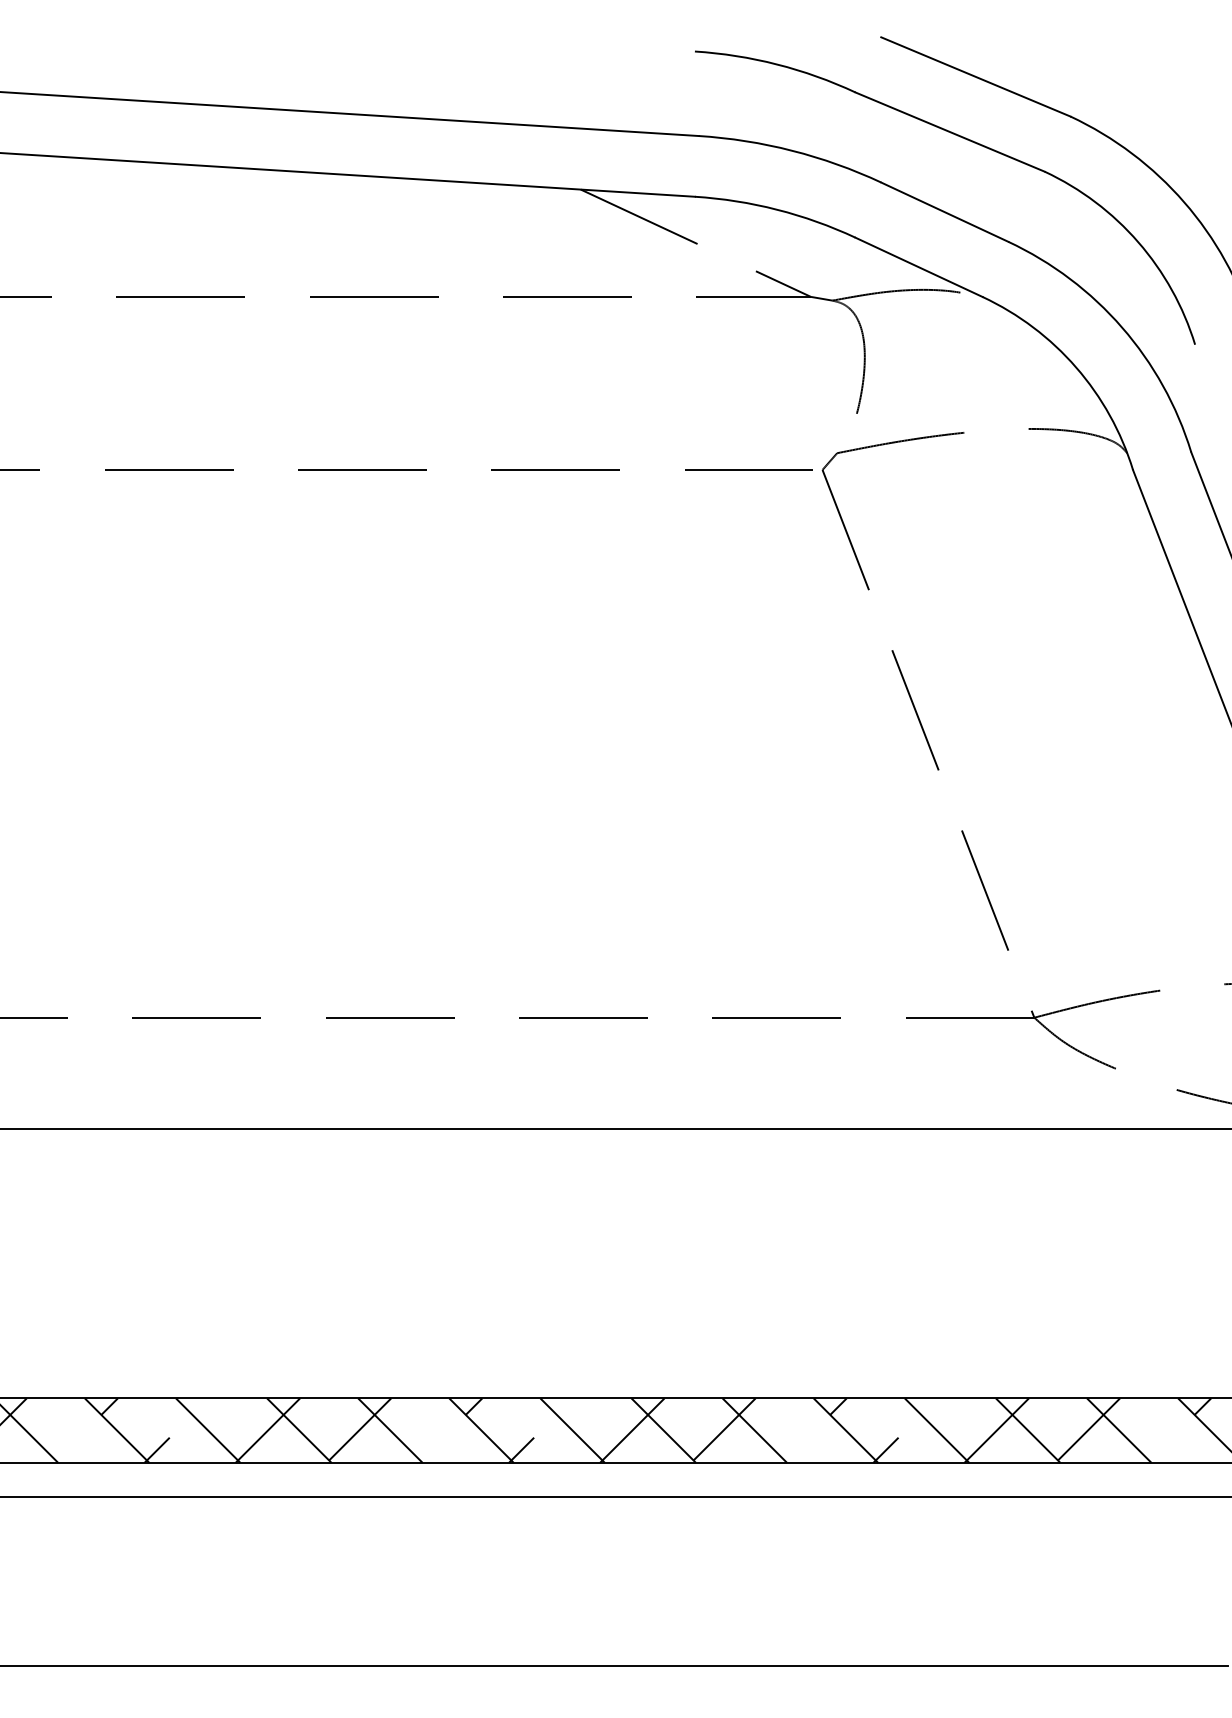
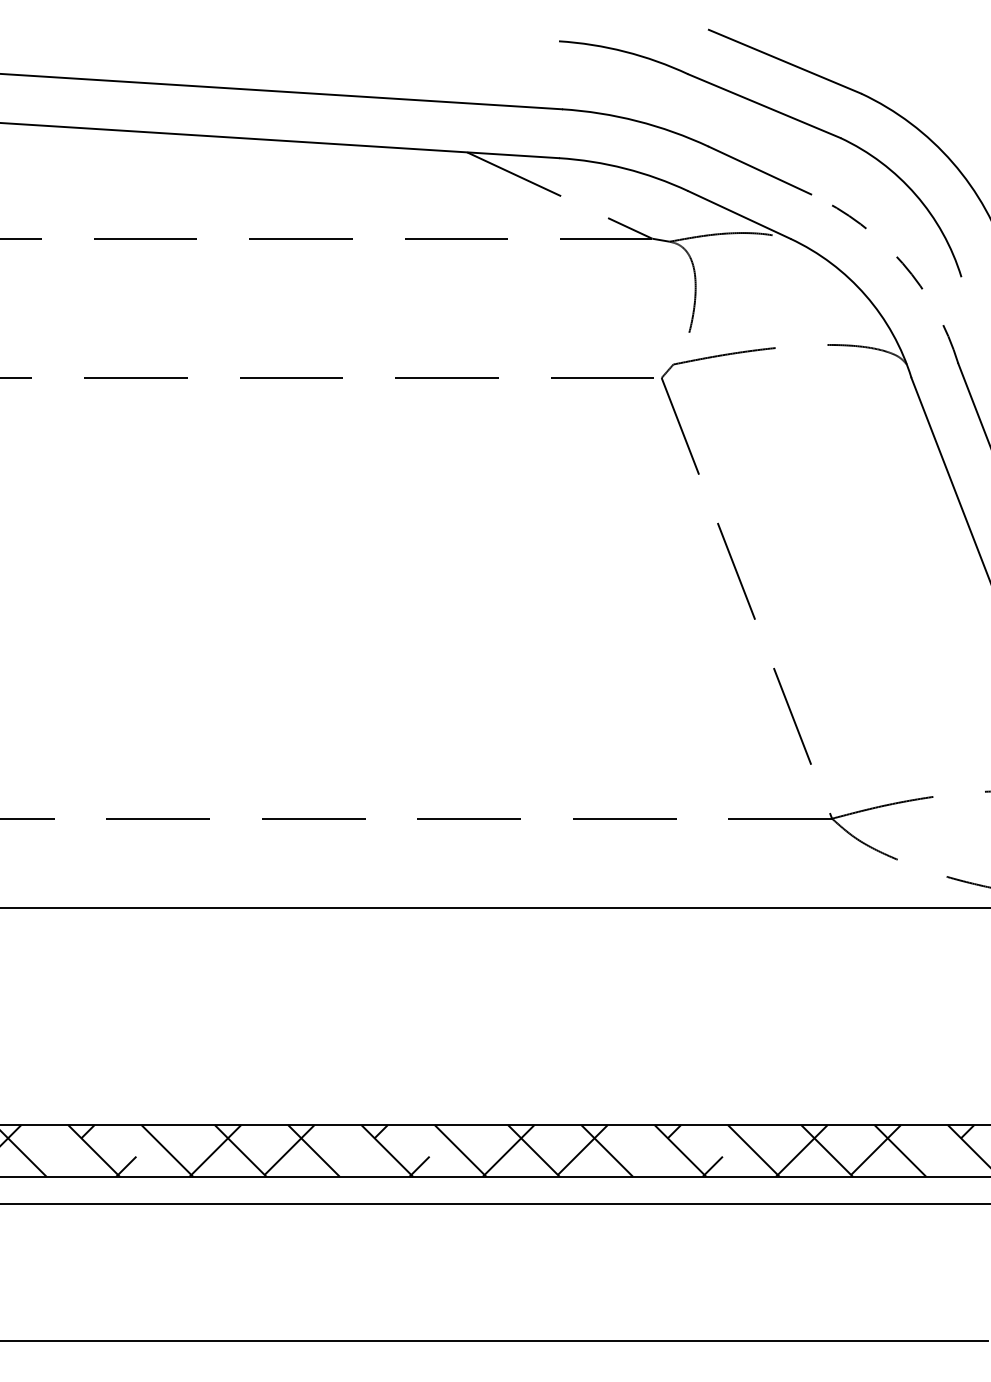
arc: (1122, 327) -> (903, 263), solid -> dashed

